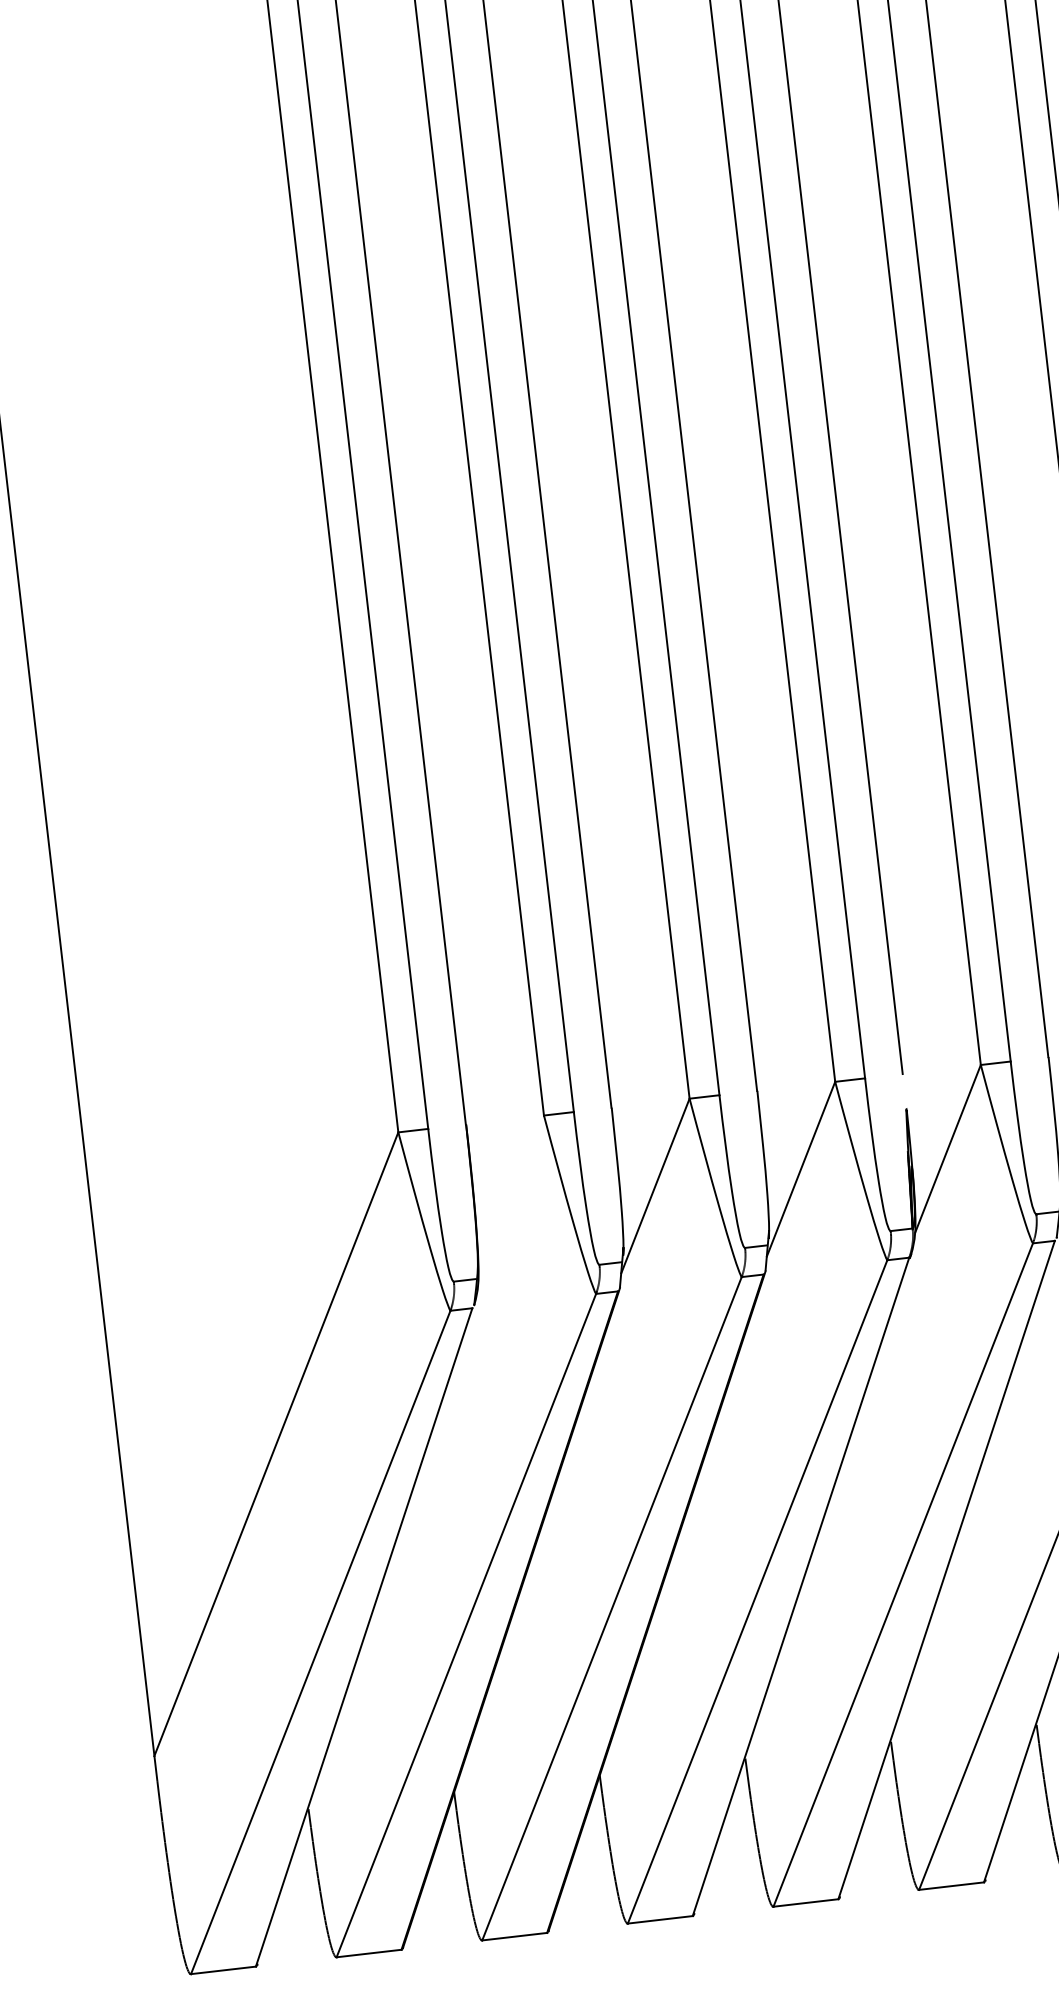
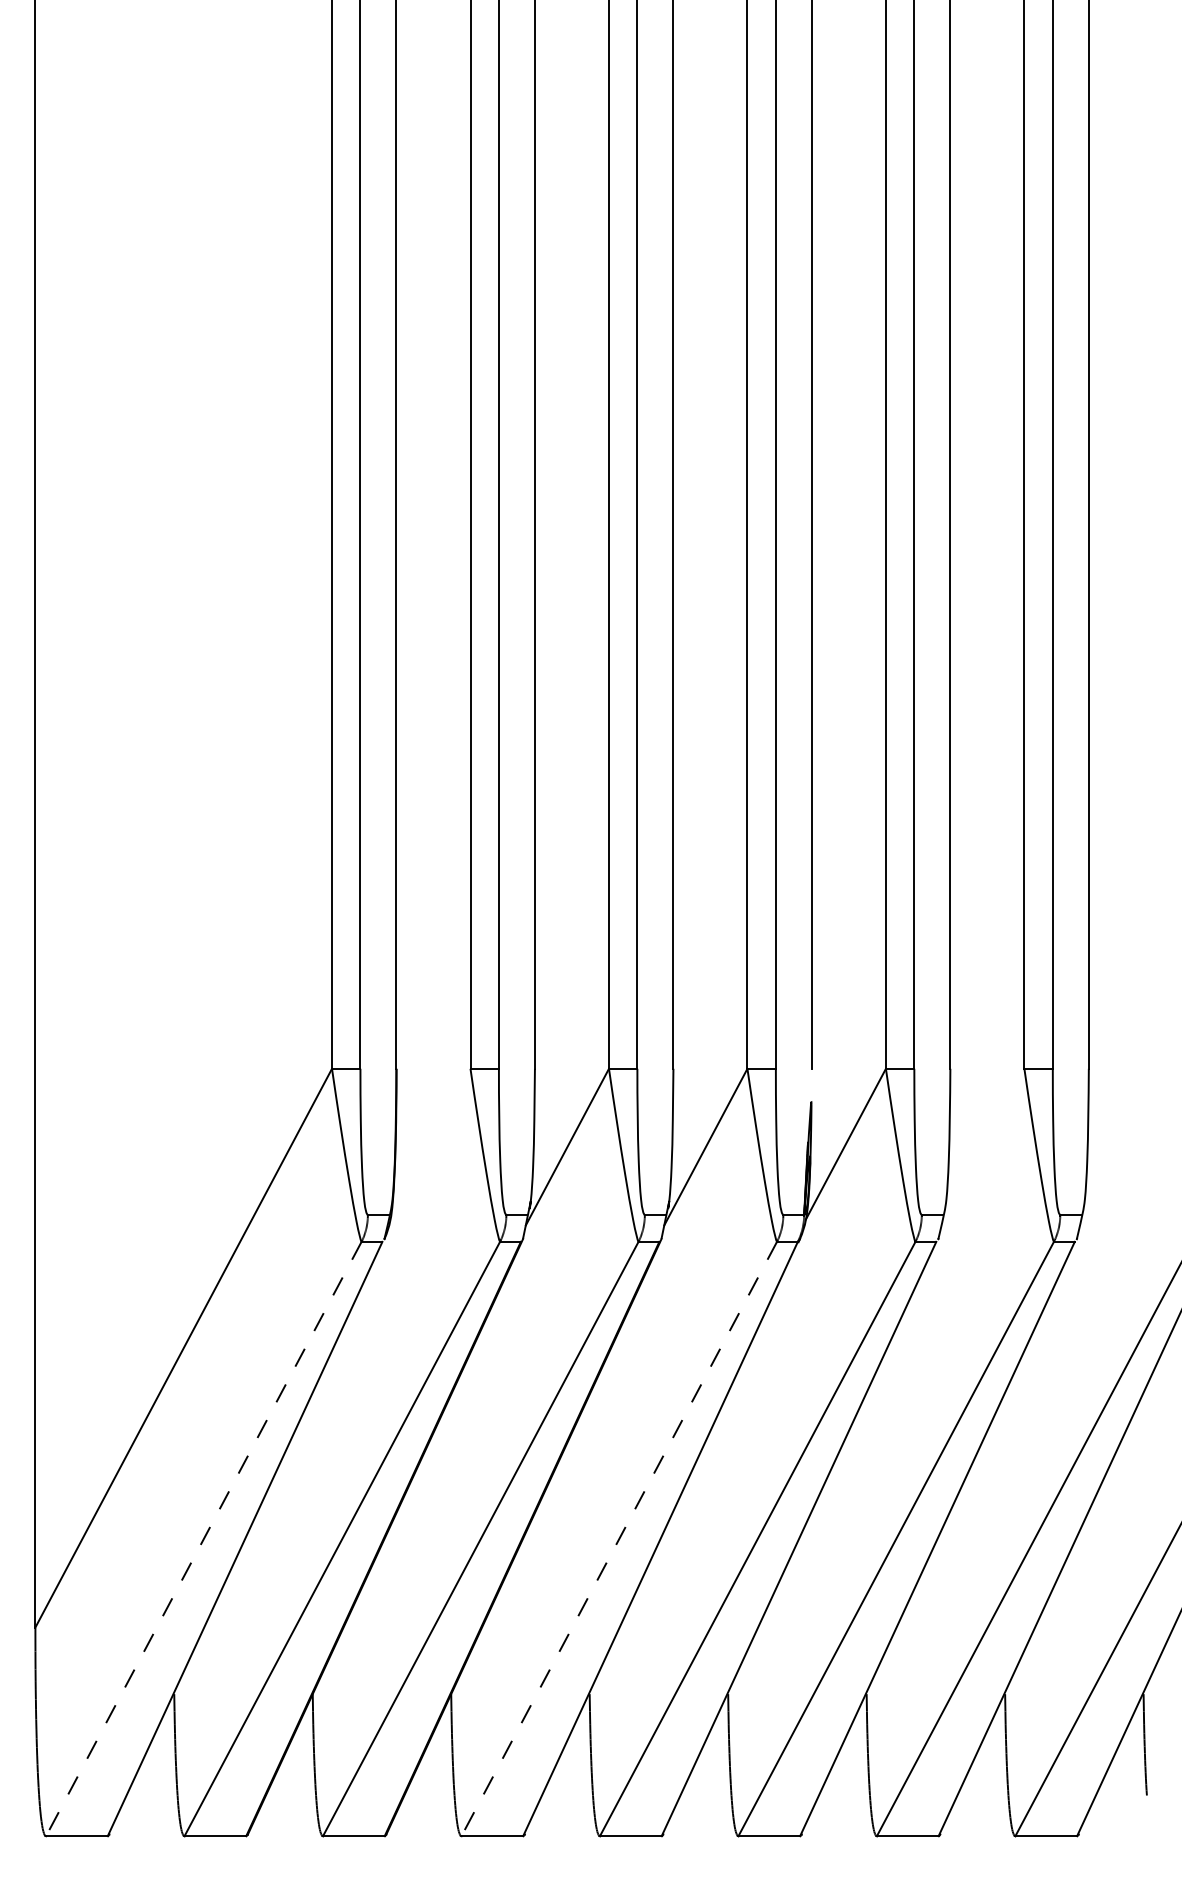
line: (757, 1592) -> (619, 1539), solid -> dashed
line: (320, 1642) -> (203, 1539), solid -> dashed

